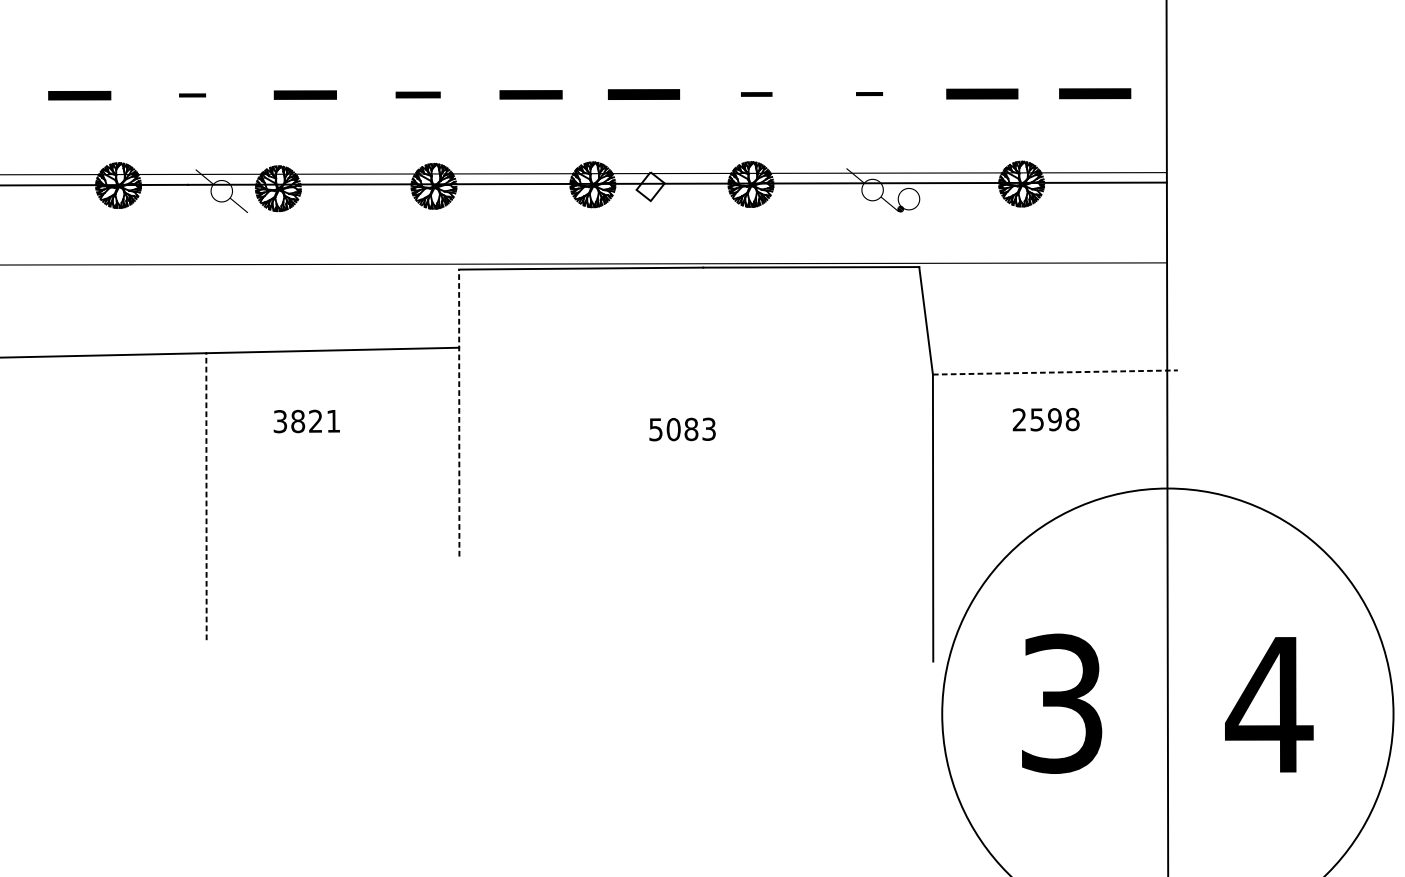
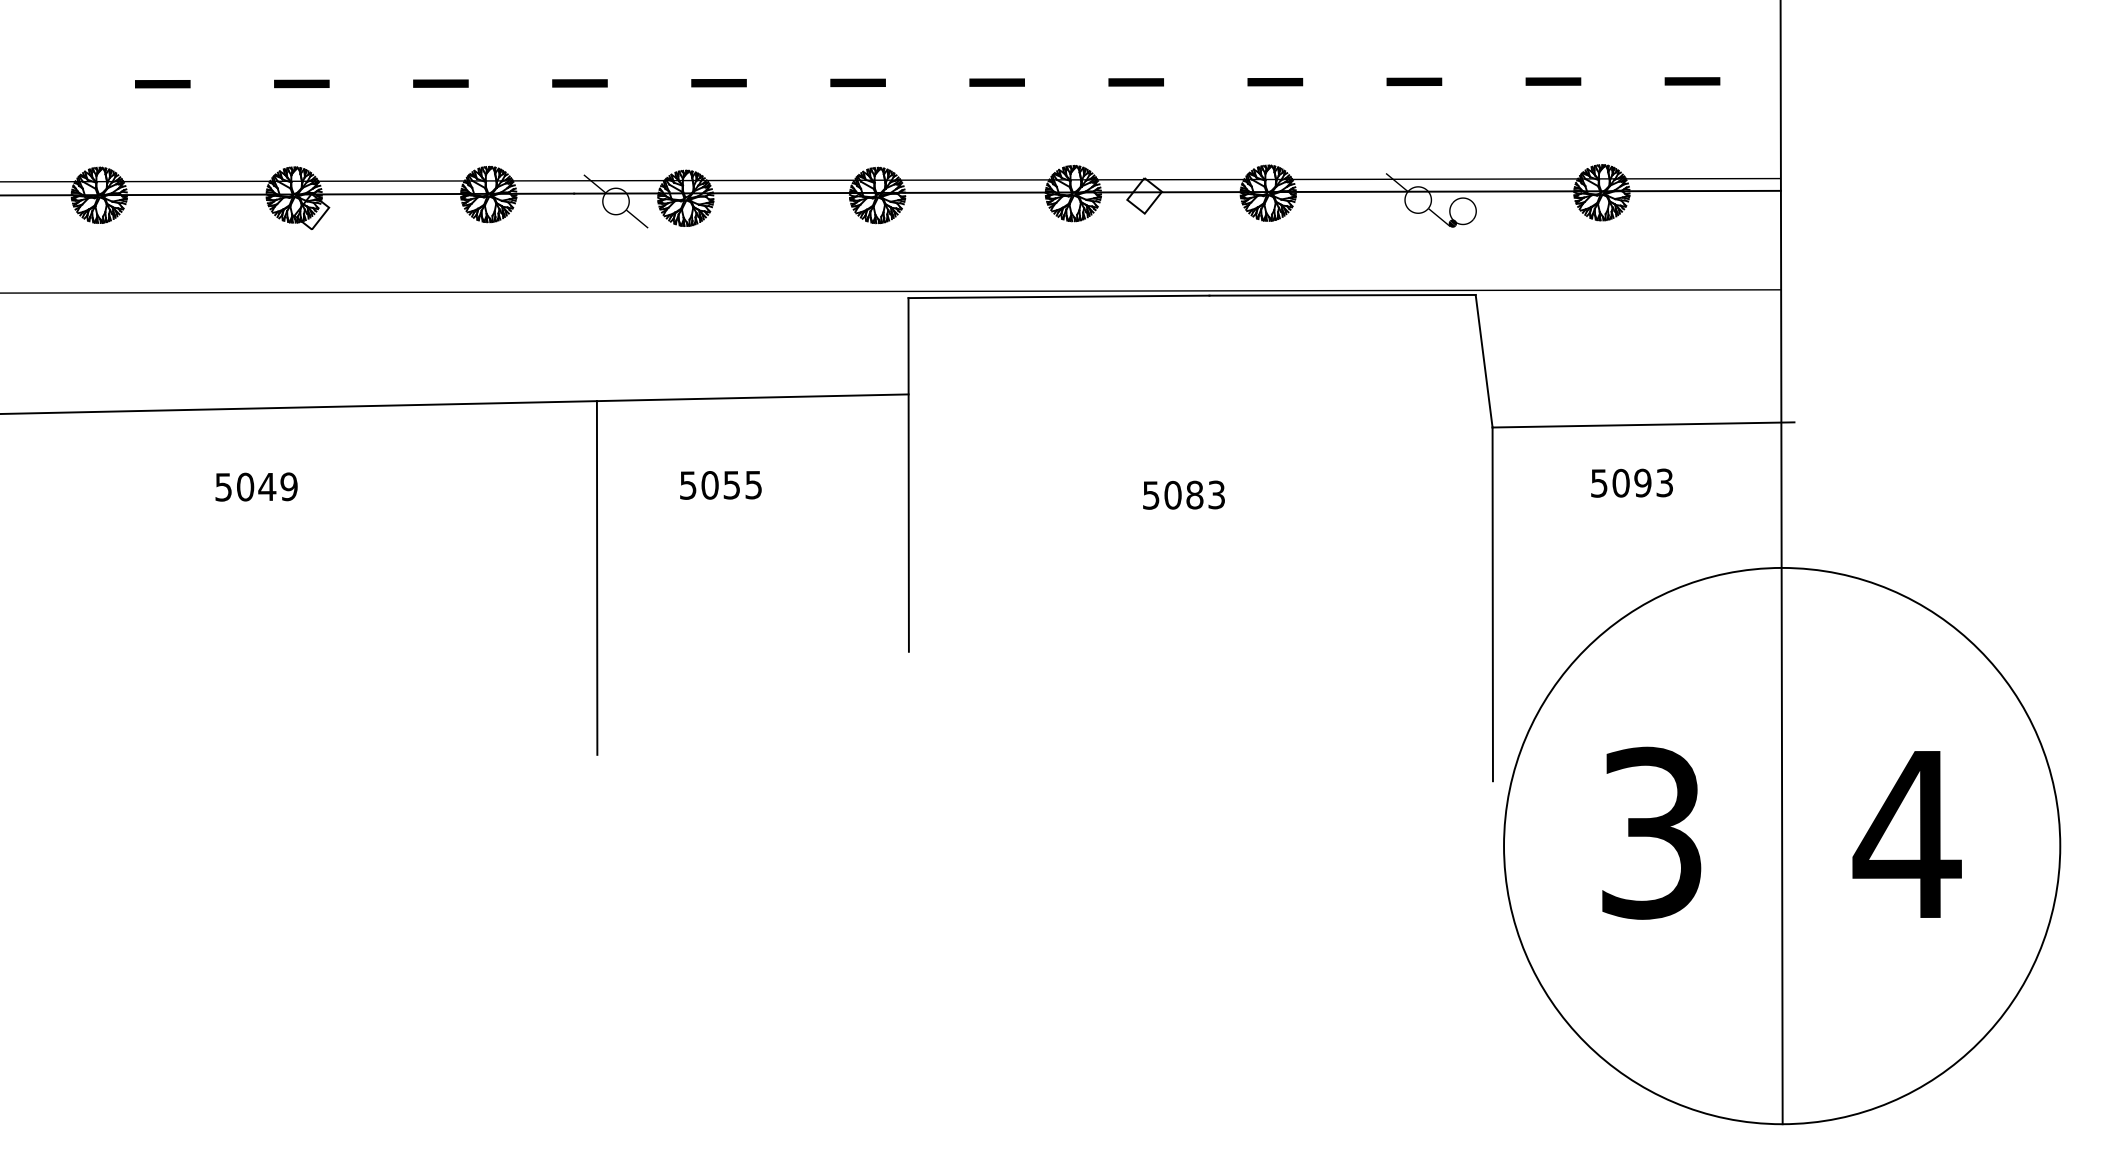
part: (869, 93) -> (1414, 81), size x1.67
part: (982, 93) -> (1553, 81), size x0.62
part: (1095, 93) -> (1692, 81), size x0.62
part: (530, 94) -> (996, 82), size x0.71
part: (643, 94) -> (1135, 82), size x0.62
part: (756, 94) -> (1275, 82), size x1.43
part: (79, 95) -> (440, 83), size x0.71
part: (192, 95) -> (579, 83), size x1.67
part: (304, 95) -> (718, 83), size x0.71
line: (1055, 372) -> (1643, 424), dashed -> solid
line: (459, 412) -> (908, 474), dashed -> solid
text: (1046, 419) -> (1632, 482), 2598 -> 5093
text: (306, 420) -> (720, 484), 3821 -> 5055
line: (206, 497) -> (597, 578), dashed -> solid

